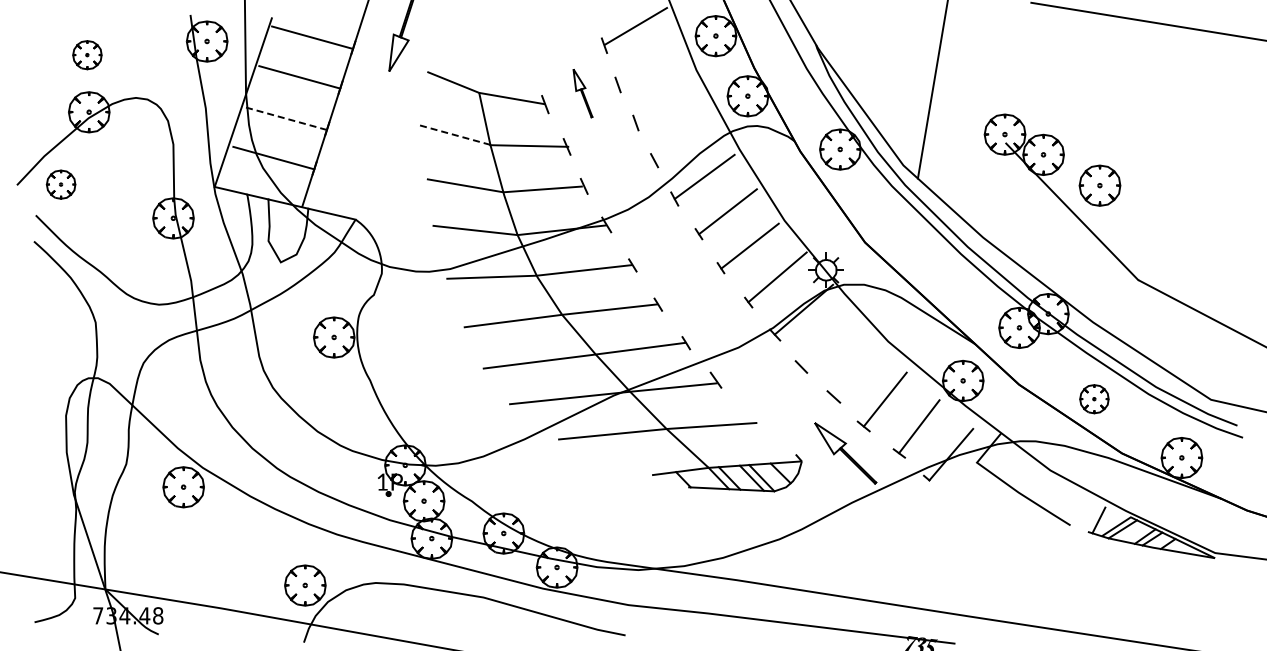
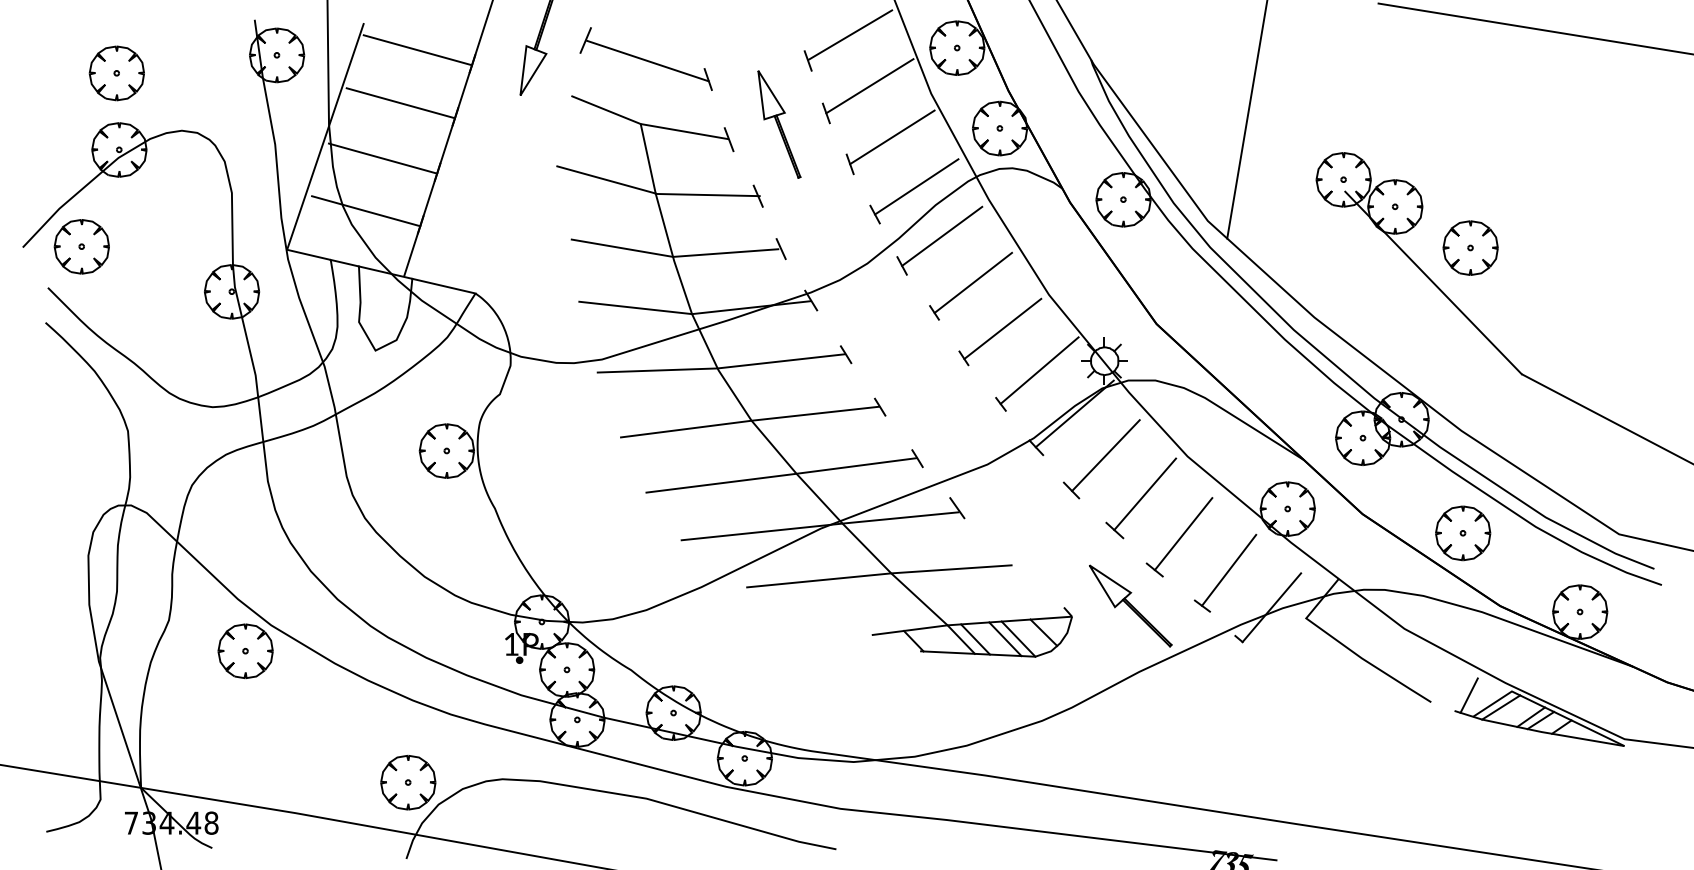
part: (483, 44) -> (646, 59), added
part: (87, 55) -> (117, 74), size x1.43
line: (650, 64) -> (869, 86), added
part: (582, 93) -> (778, 124), size x1.67
line: (667, 102) -> (892, 136), added
line: (286, 118) -> (383, 158), dashed -> solid
line: (453, 134) -> (606, 179), dashed -> solid
line: (685, 139) -> (916, 186), added
part: (60, 184) -> (80, 246), size x1.43
line: (826, 340) -> (1105, 455), added
line: (856, 369) -> (1145, 493), added
part: (1094, 399) -> (1463, 533), size x1.43

